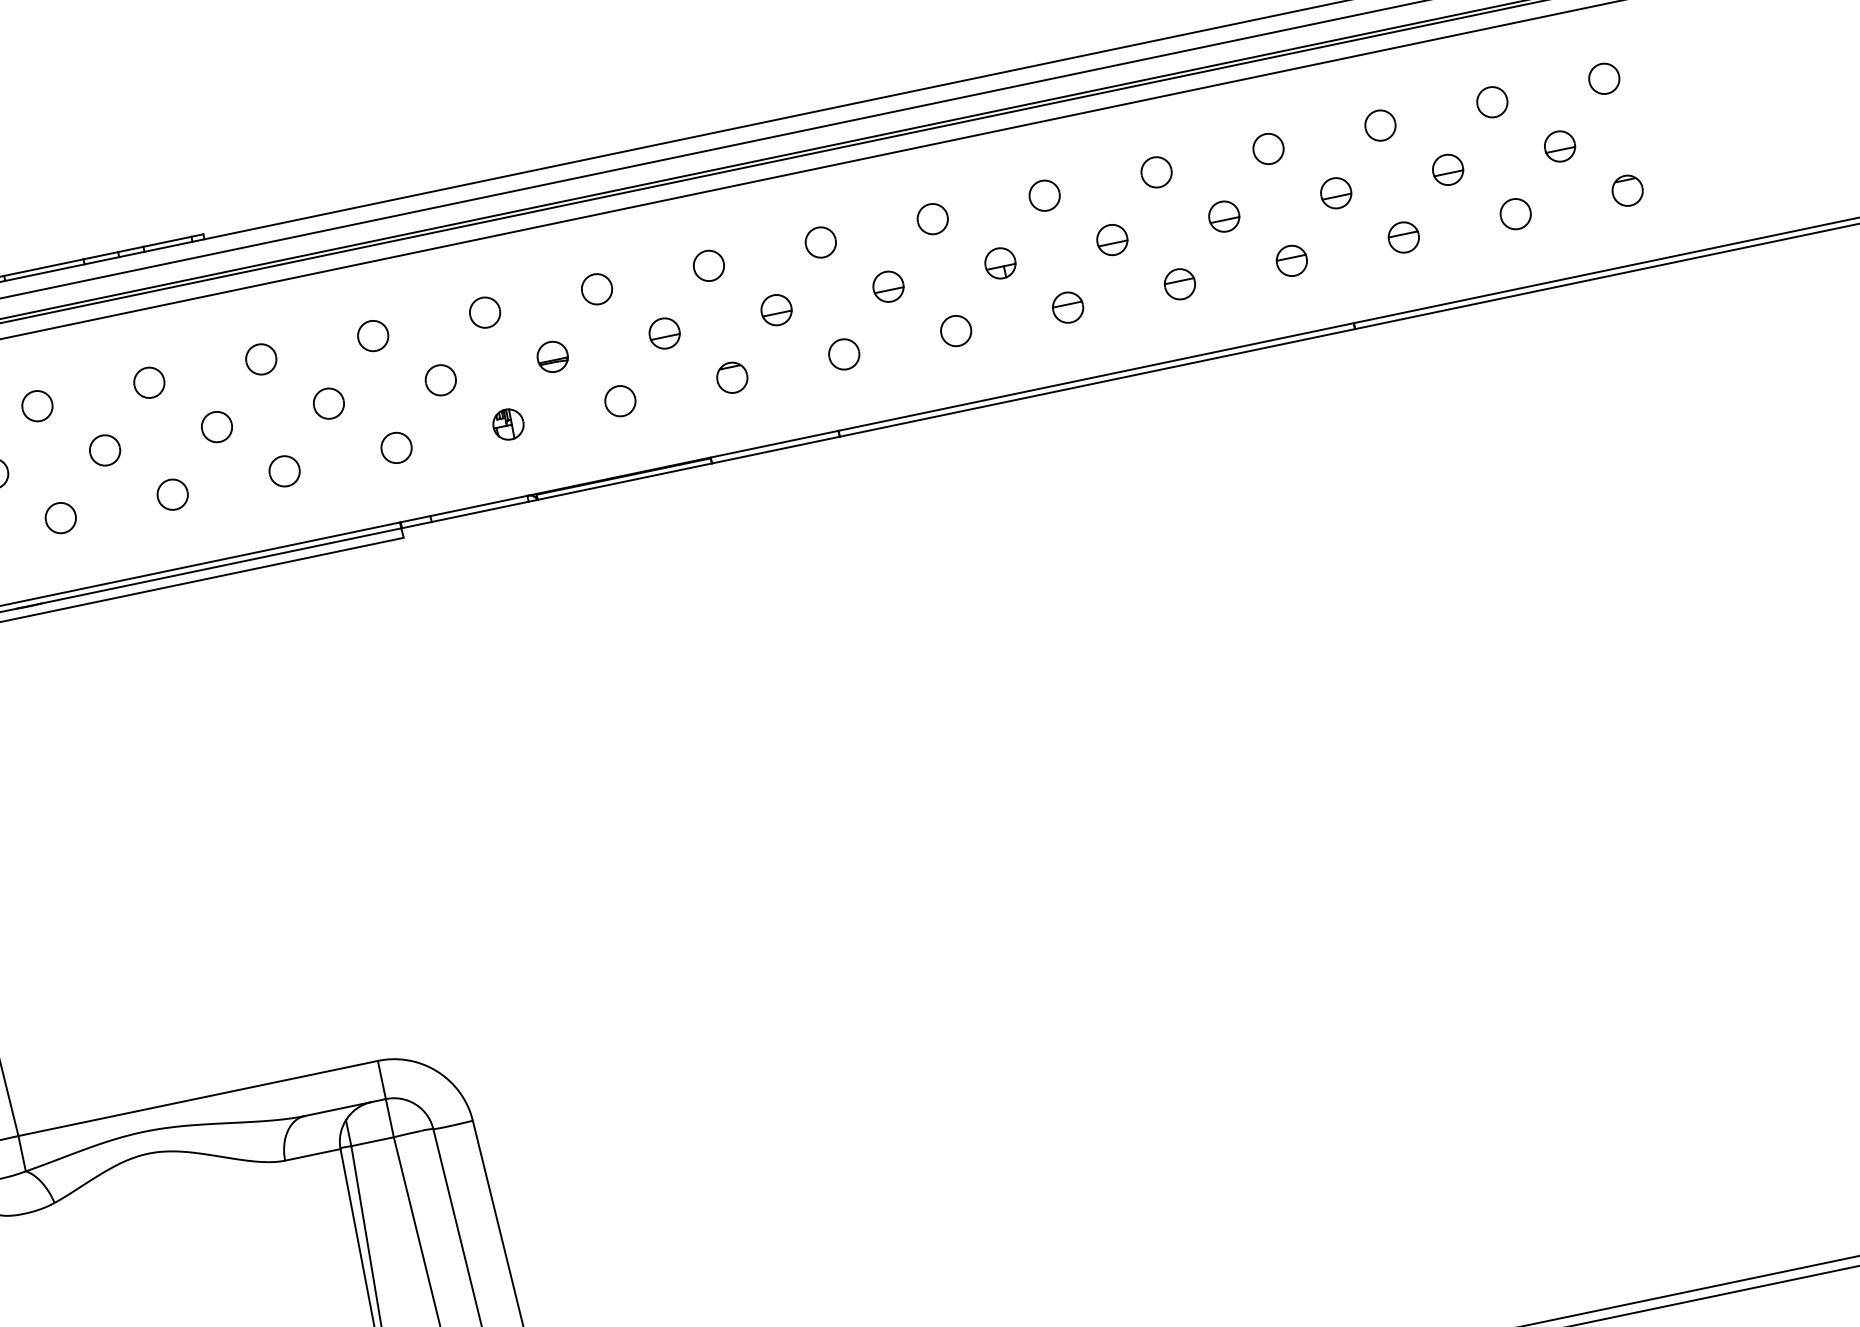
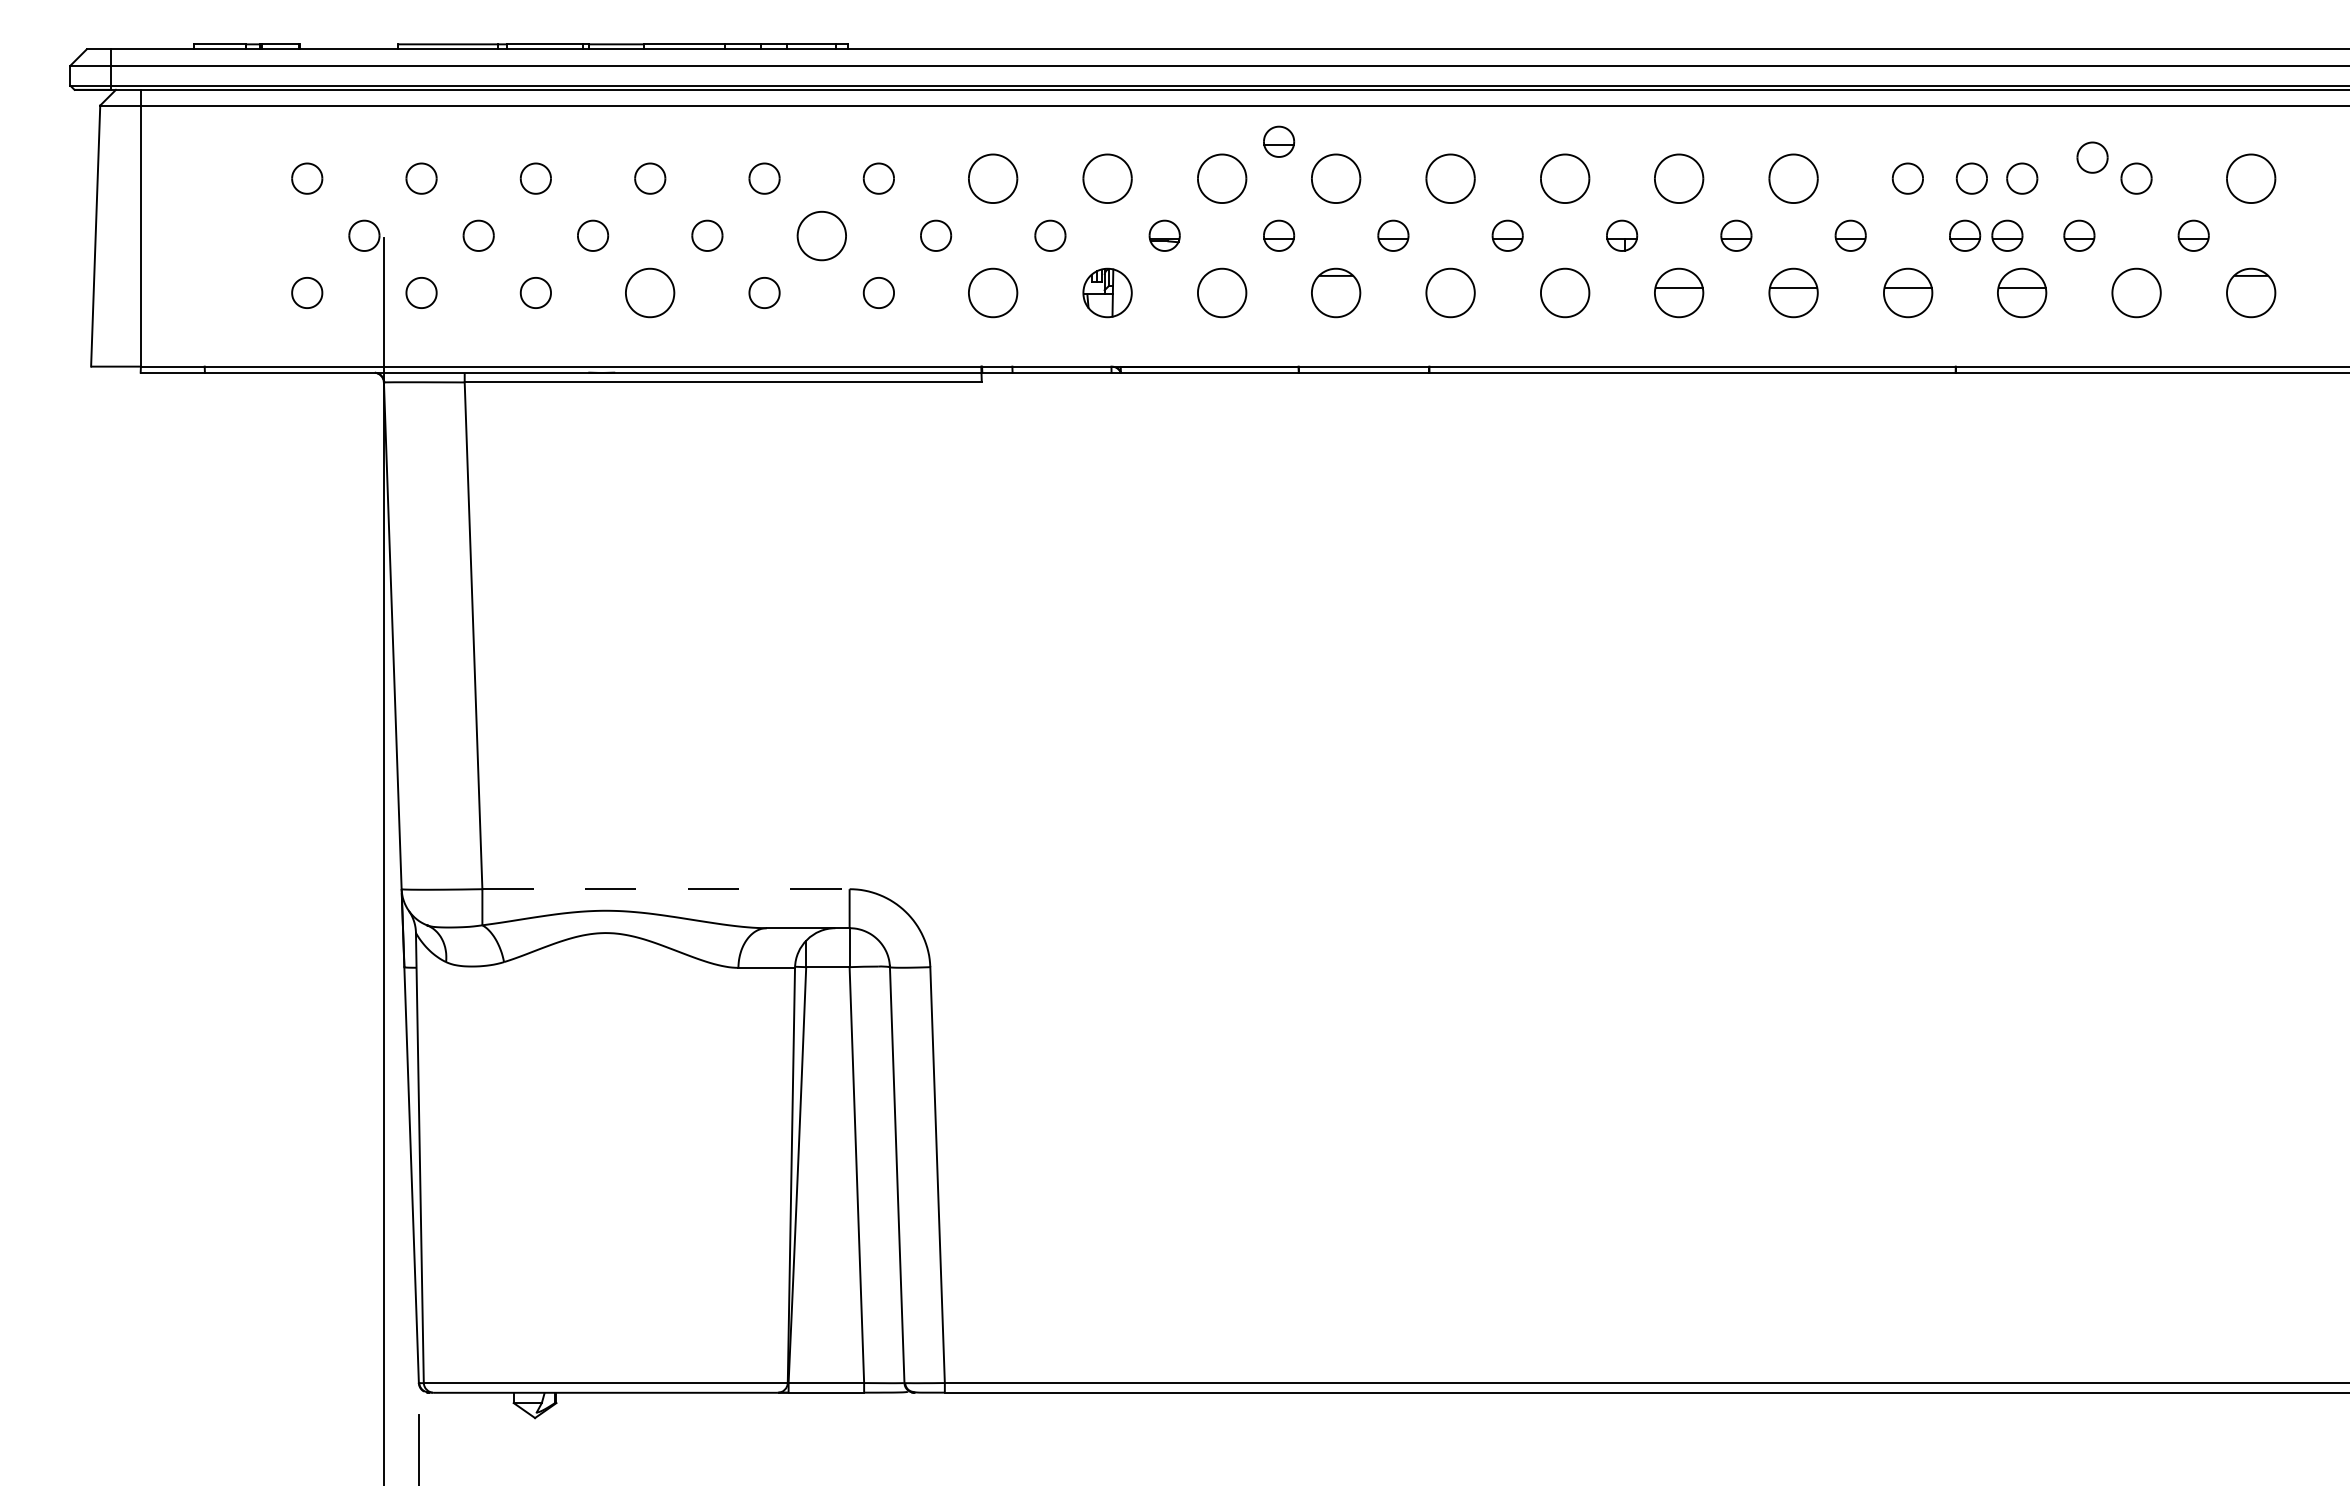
part: (1603, 78) -> (2250, 178), size x1.6
part: (1444, 90) -> (2092, 157), added
part: (1330, 135) -> (1971, 178), added
part: (1156, 172) -> (1793, 178), size x1.6
part: (1377, 184) -> (2007, 235), added
part: (1627, 190) -> (2250, 292), size x1.6
part: (1044, 195) -> (1679, 178), size x1.6
part: (1515, 213) -> (2136, 292), size x1.6
part: (932, 219) -> (1564, 178), size x1.6
part: (1403, 236) -> (2022, 292), size x1.6
part: (645, 241) -> (1279, 141), added
part: (820, 242) -> (1450, 178), size x1.6
part: (1291, 260) -> (1907, 292), size x1.6
part: (709, 265) -> (1336, 178), size x1.6
part: (1179, 283) -> (1793, 292), size x1.6
part: (596, 289) -> (1221, 178), size x1.6
part: (1068, 307) -> (1679, 292), size x1.6
part: (485, 312) -> (1107, 178), size x1.6
part: (955, 330) -> (1564, 292), size x1.6
part: (373, 335) -> (993, 178), size x1.6
part: (844, 353) -> (1450, 292), size x1.6
part: (732, 377) -> (1336, 292), size x1.6
part: (619, 400) -> (1221, 292), size x1.6
part: (508, 424) -> (1107, 292), size x1.6
part: (216, 426) -> (821, 235), size x1.6
part: (396, 447) -> (993, 292), size x1.6
part: (60, 517) -> (650, 292), size x1.6
line: (198, 1098) -> (666, 889), solid -> dashed

